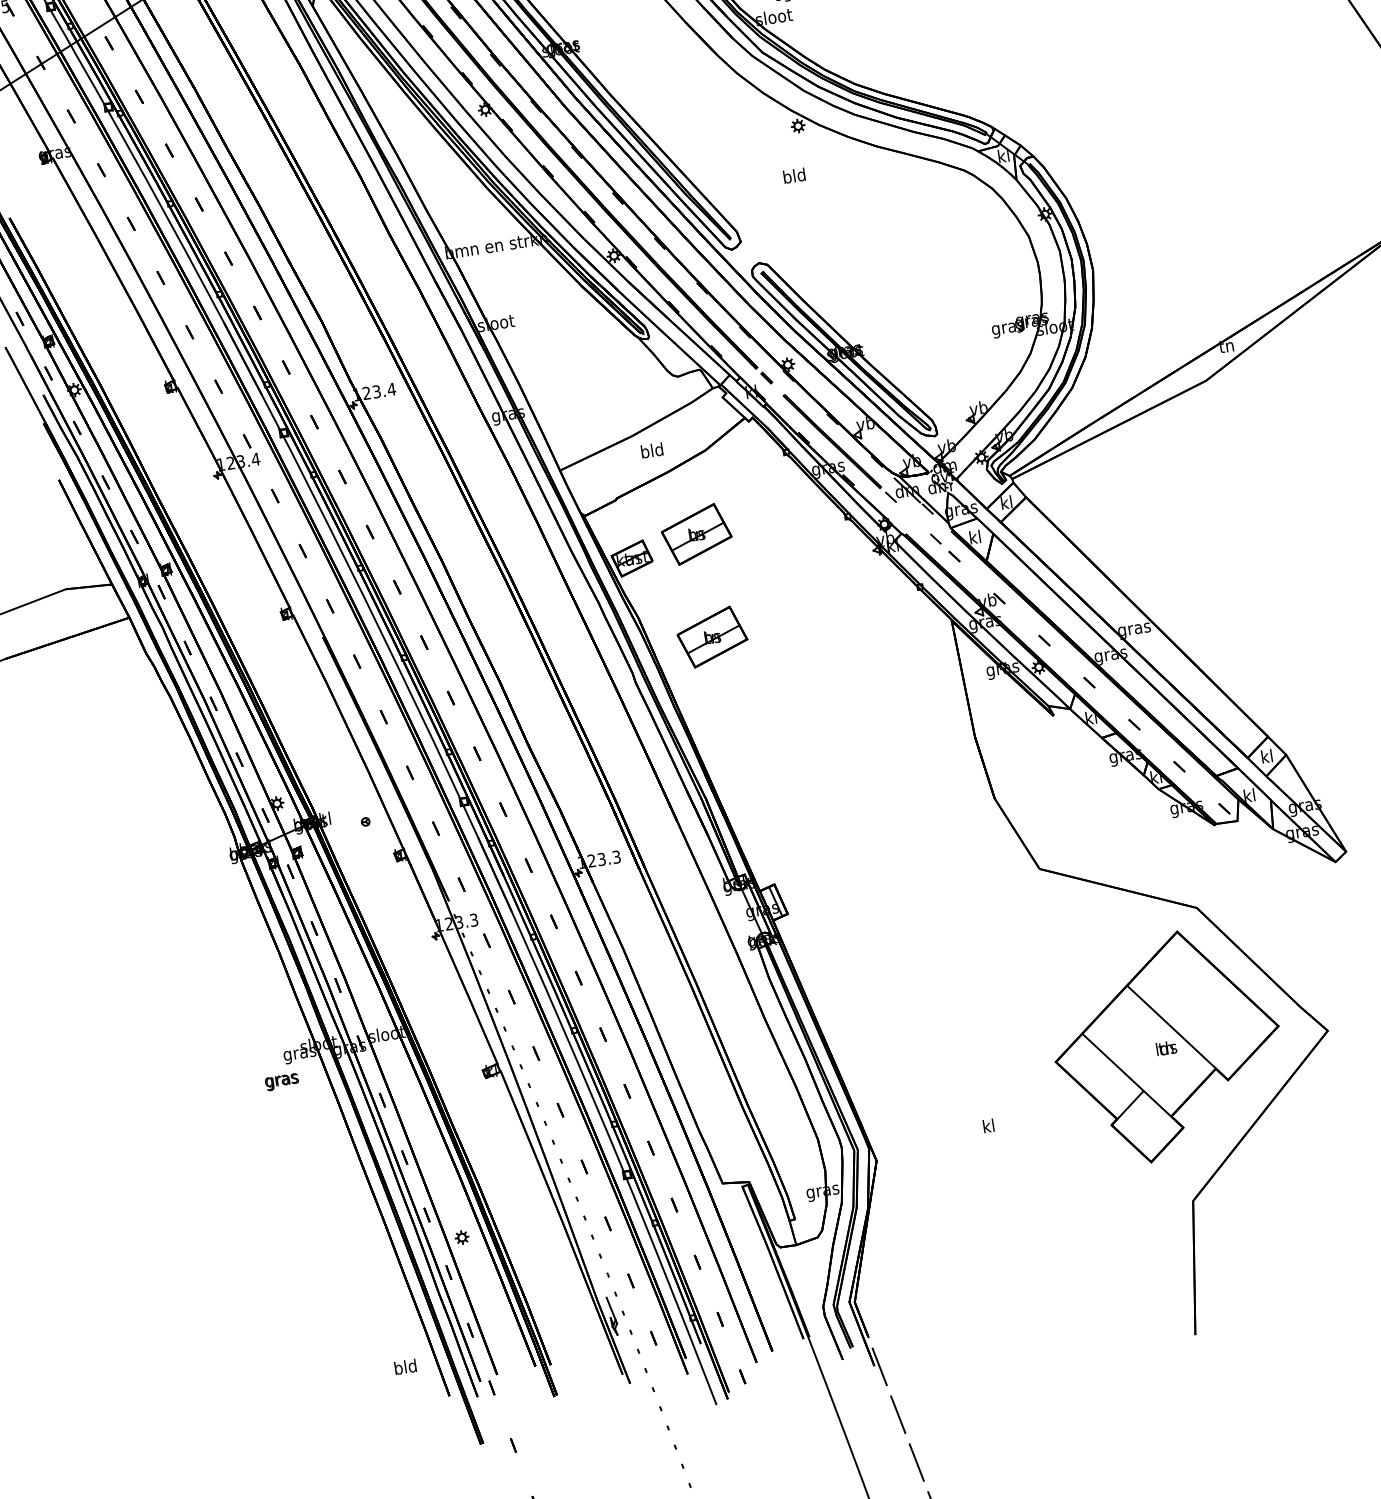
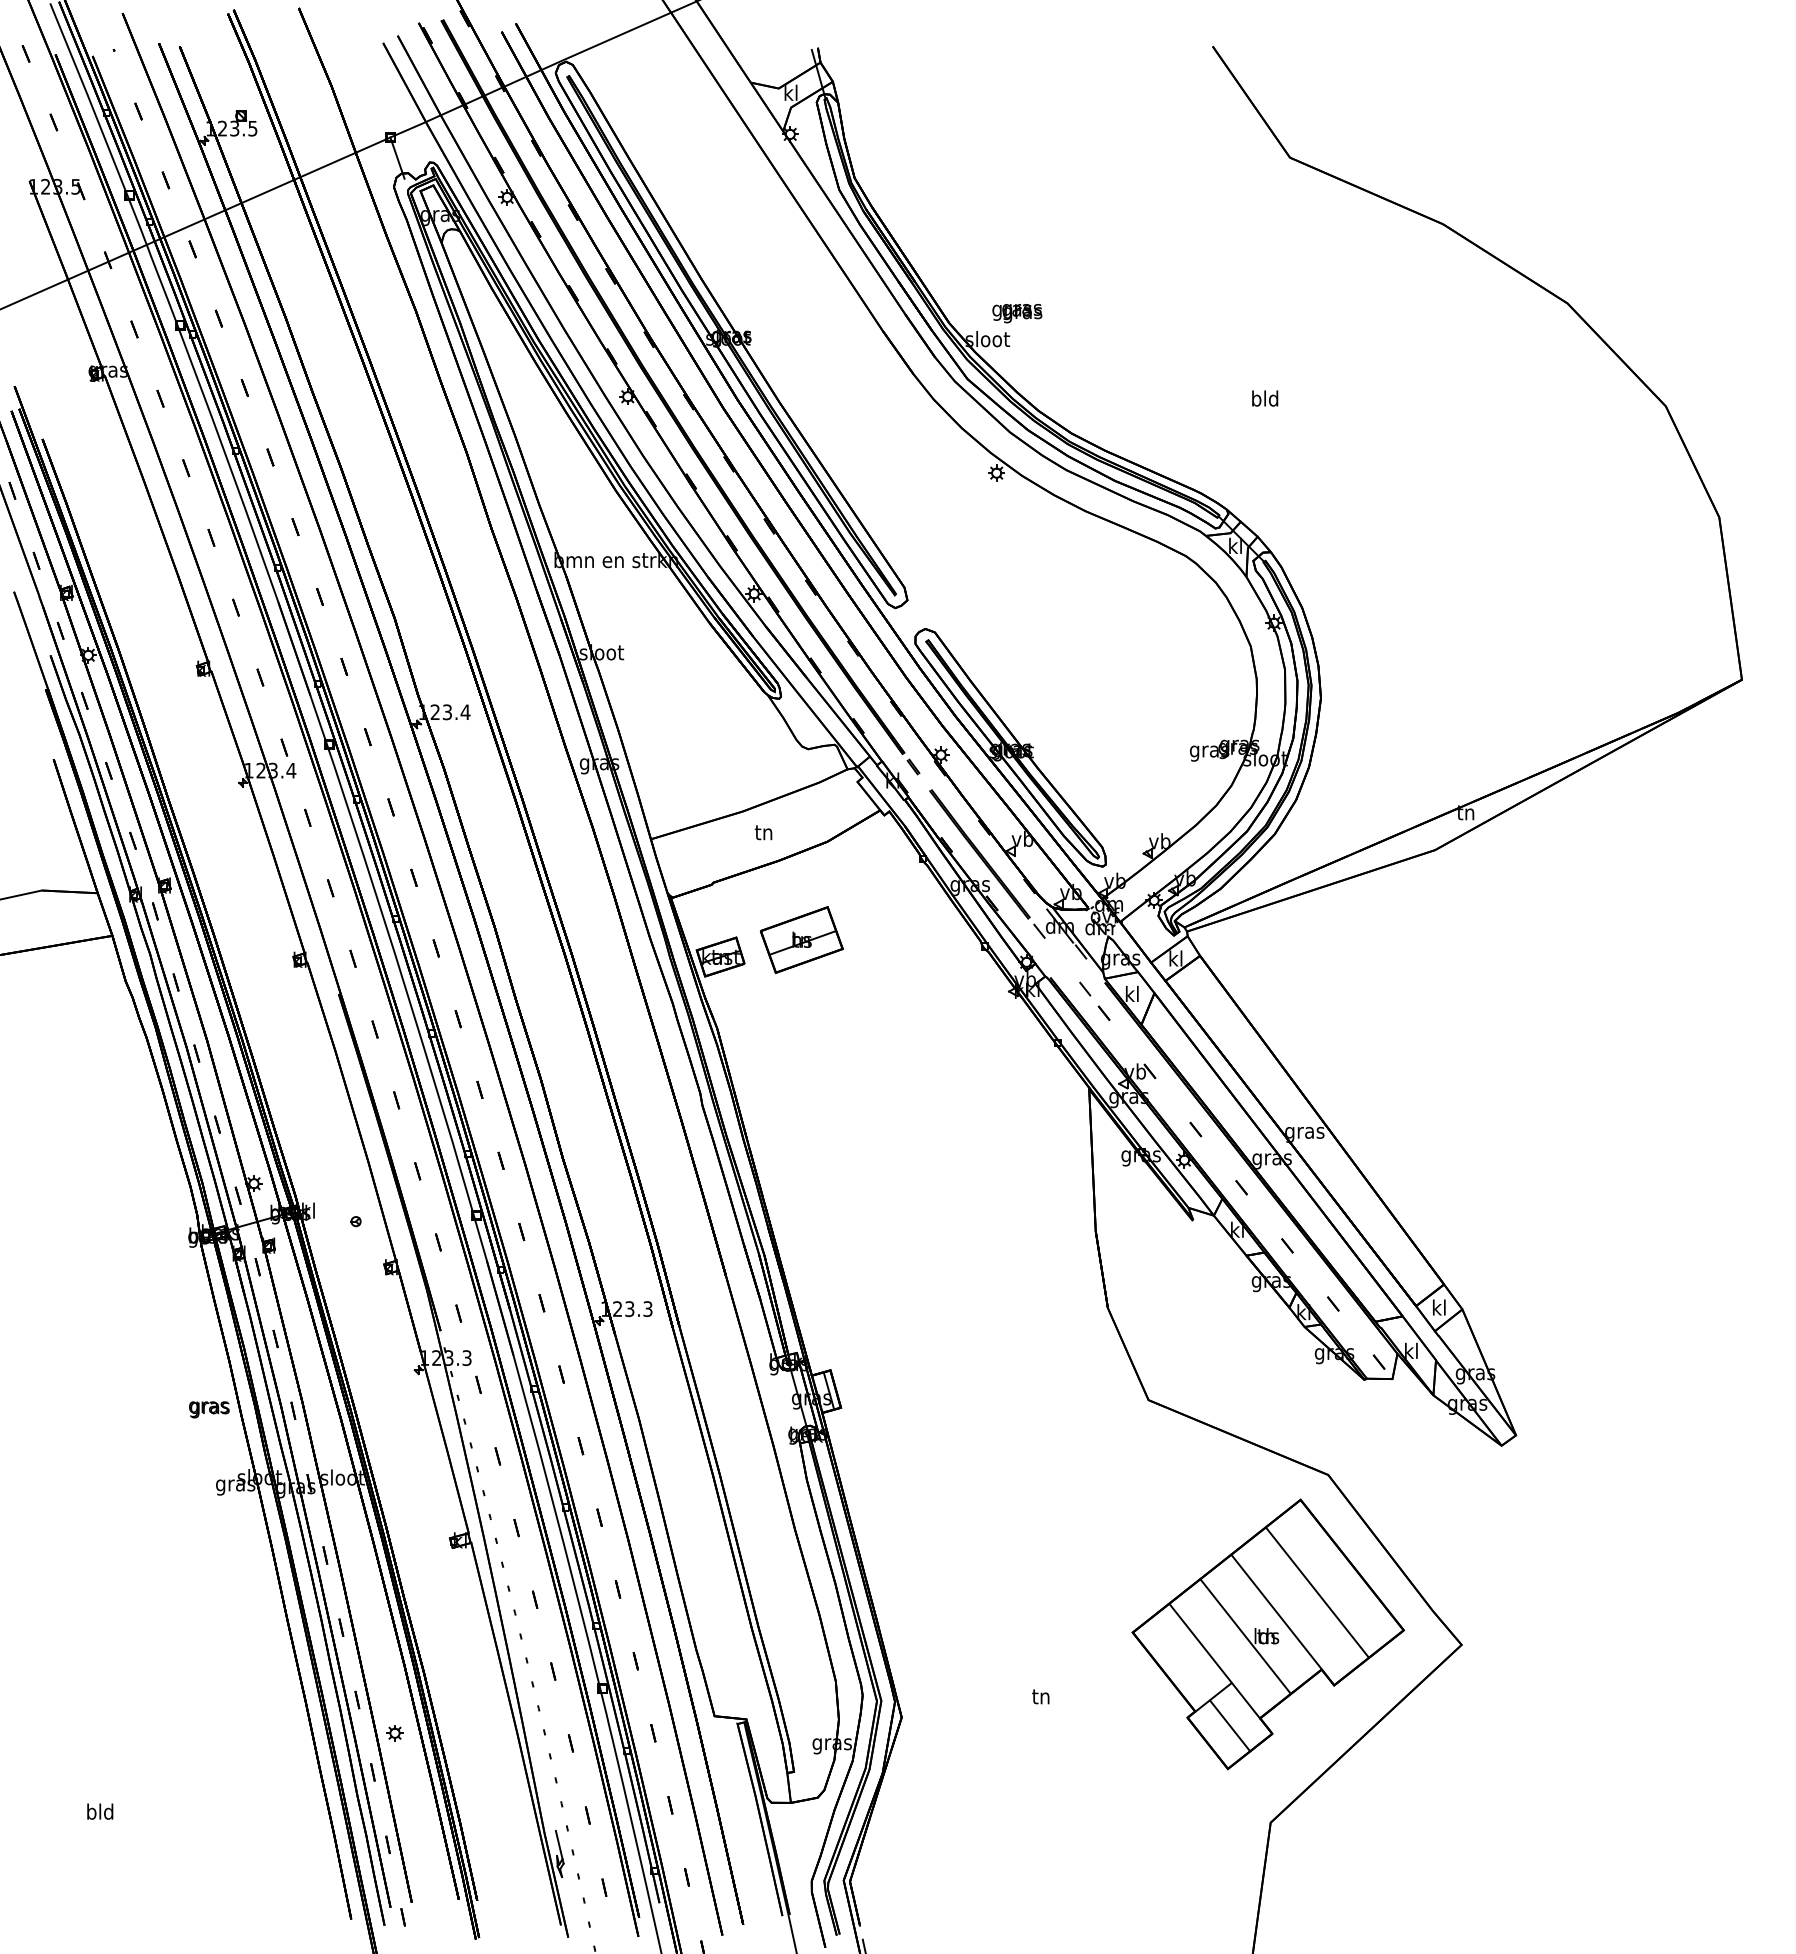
text: (794, 175) -> (1265, 398), moved
text: (652, 450) -> (764, 832), bld -> tn
part: (712, 636) -> (801, 1064), removed
line: (1202, 1005) -> (1317, 1592), added
line: (1149, 1051) -> (1245, 1636), added
text: (282, 1081) -> (209, 1409), moved
text: (988, 1126) -> (1040, 1696), kl -> tn
line: (1147, 1126) -> (1229, 1725), added
text: (405, 1366) -> (100, 1811), moved

